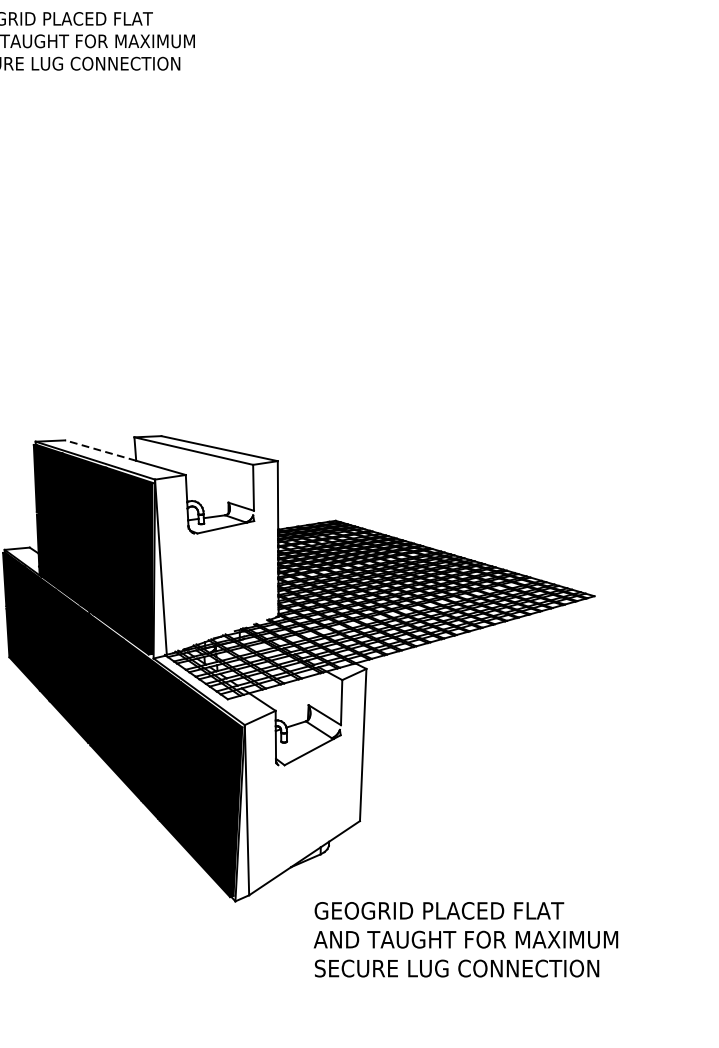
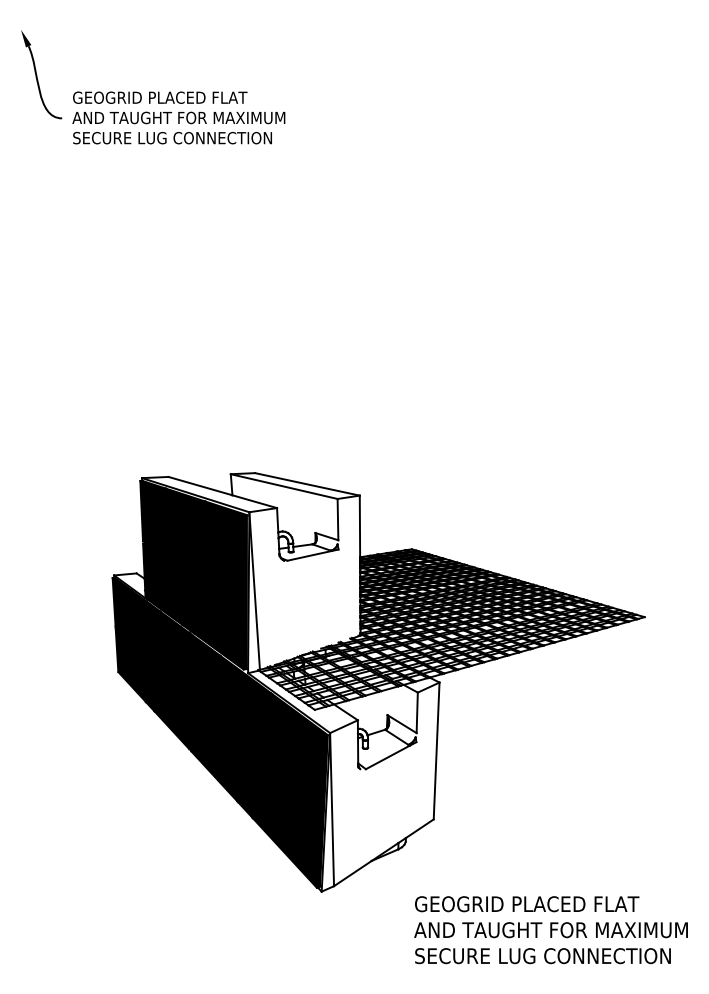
line: (100, 449) -> (200, 485), dashed -> solid
text: (465, 940) -> (550, 930), moved

